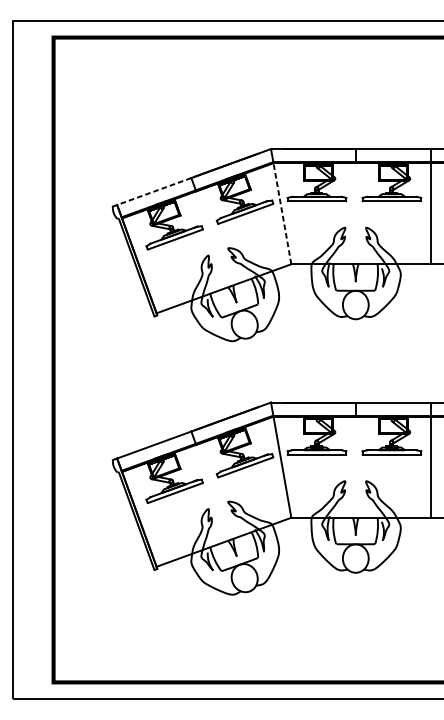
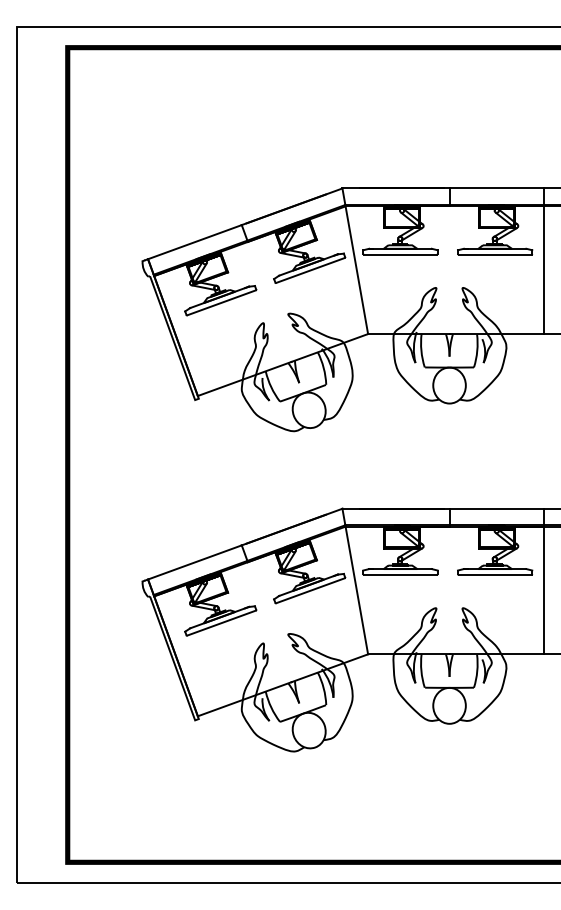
line: (153, 191) -> (194, 242), dashed -> solid
line: (282, 213) -> (356, 270), dashed -> solid

